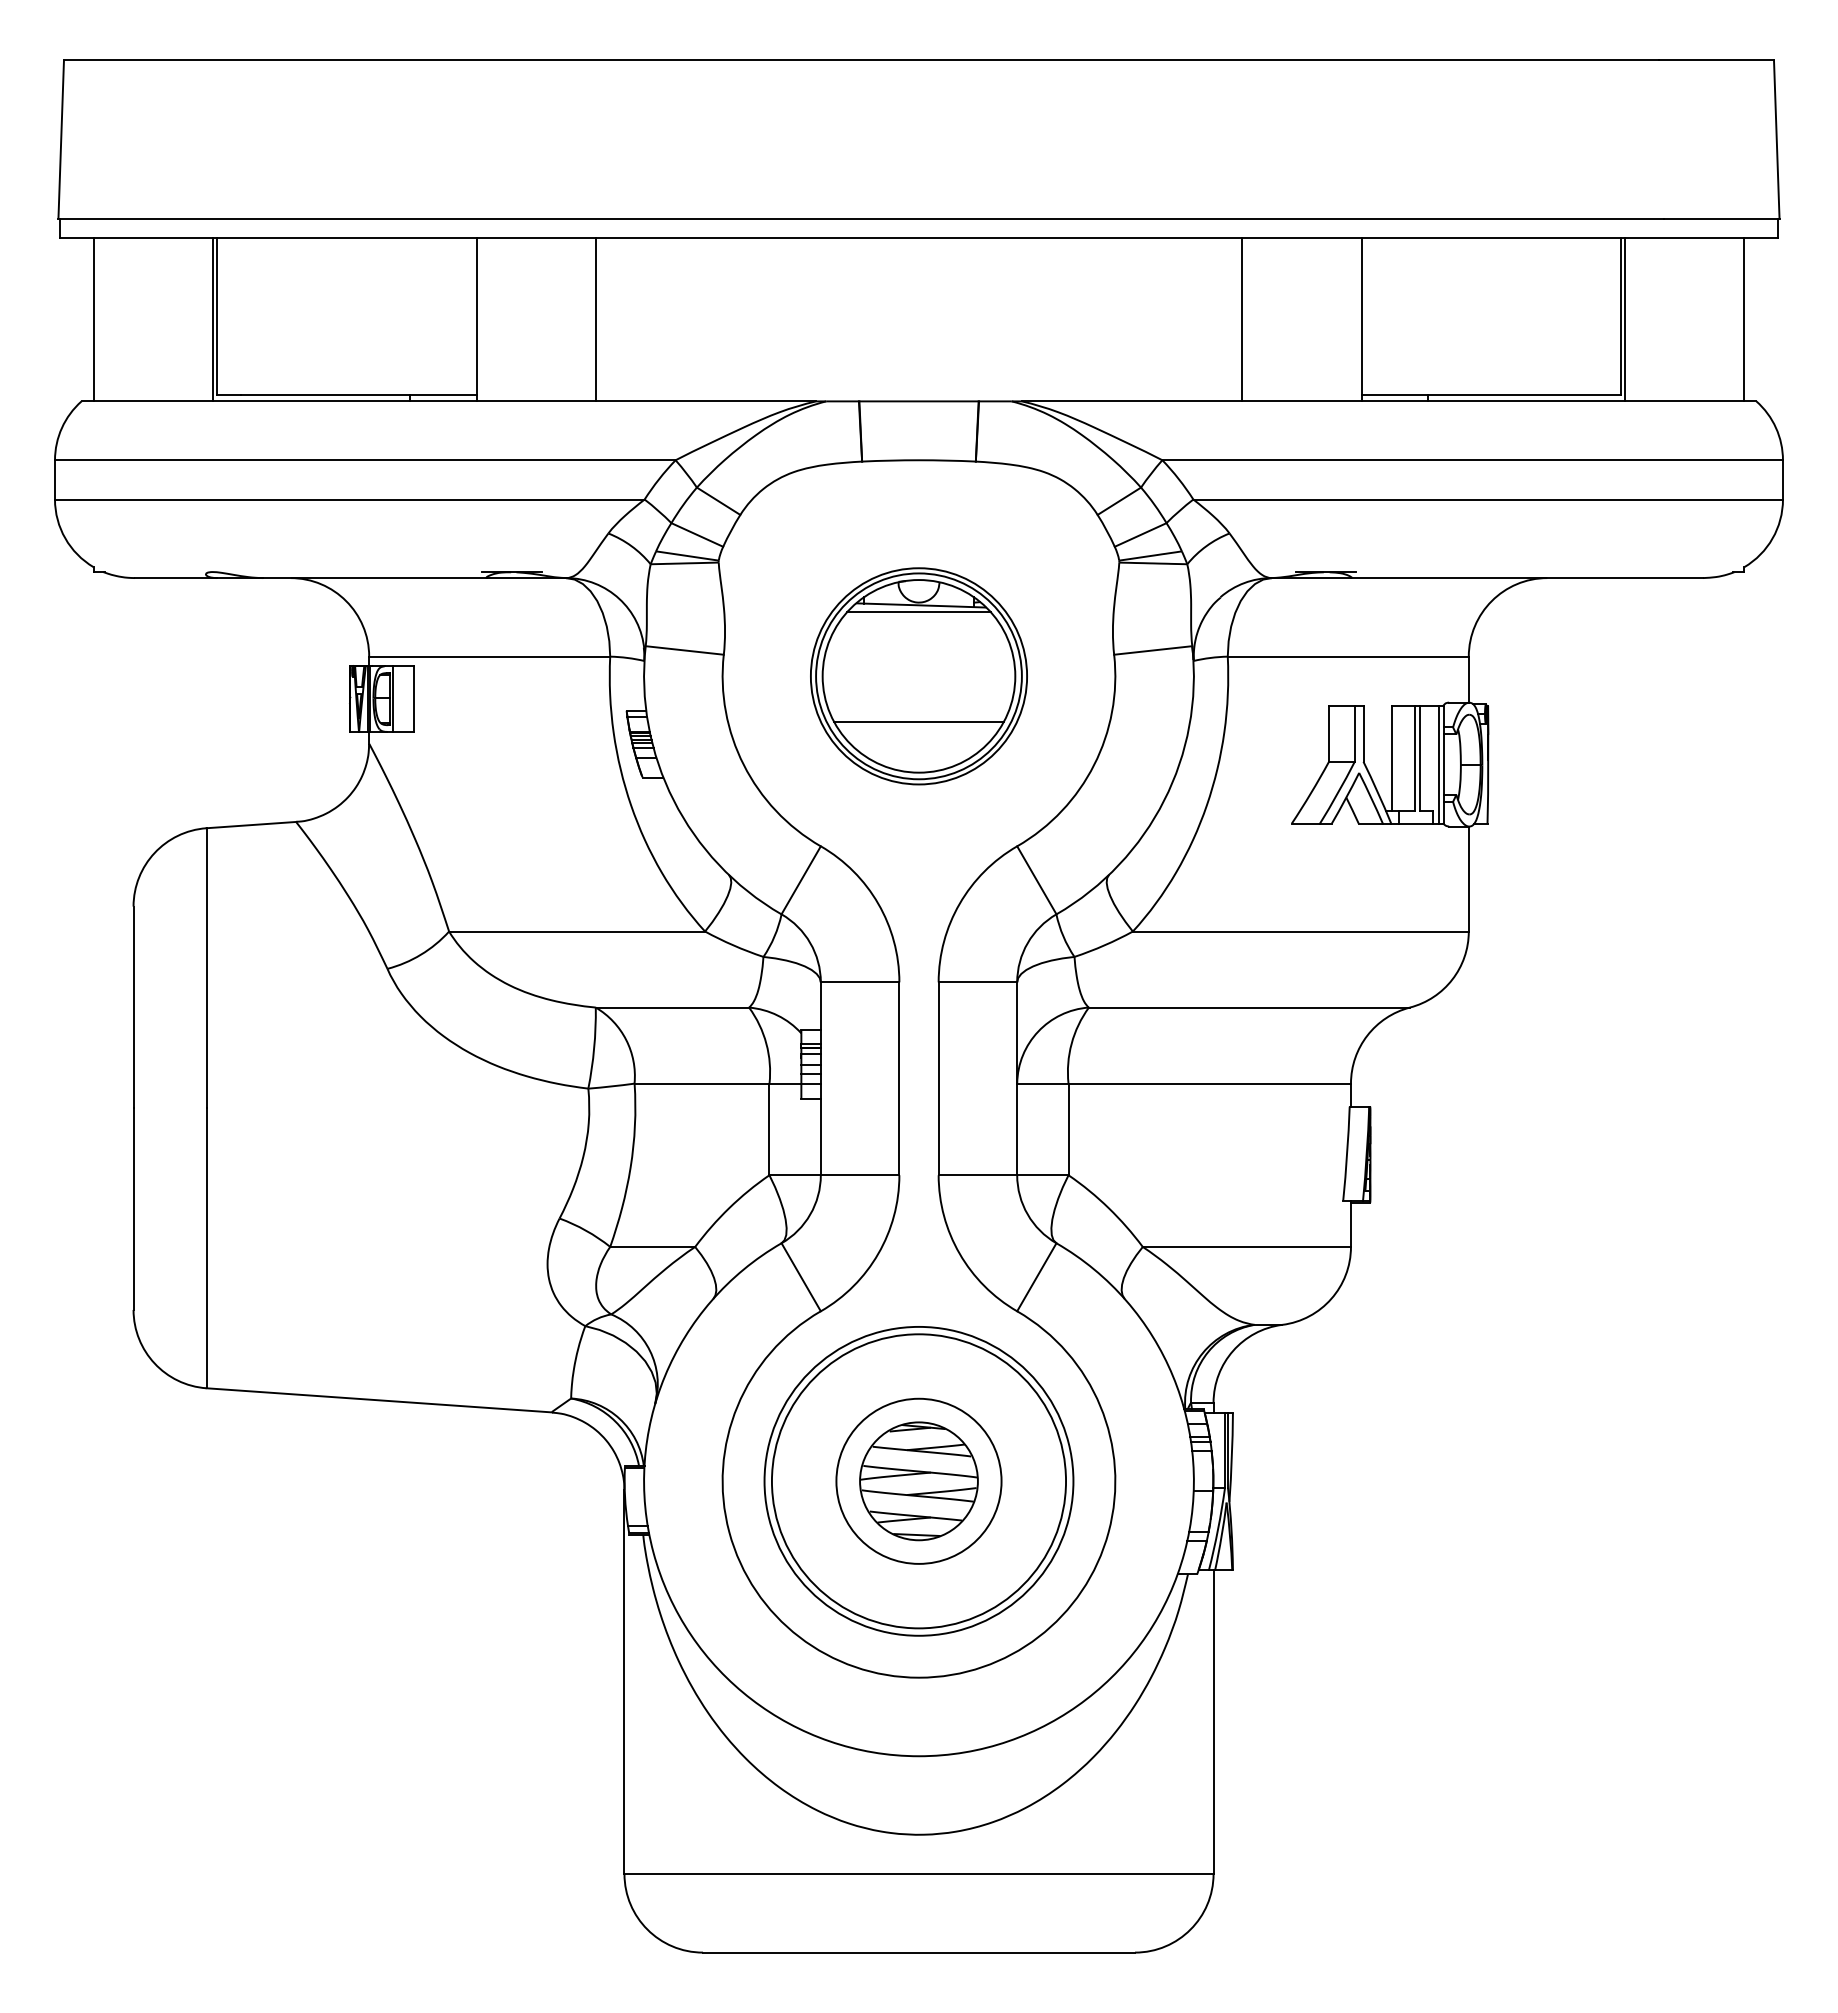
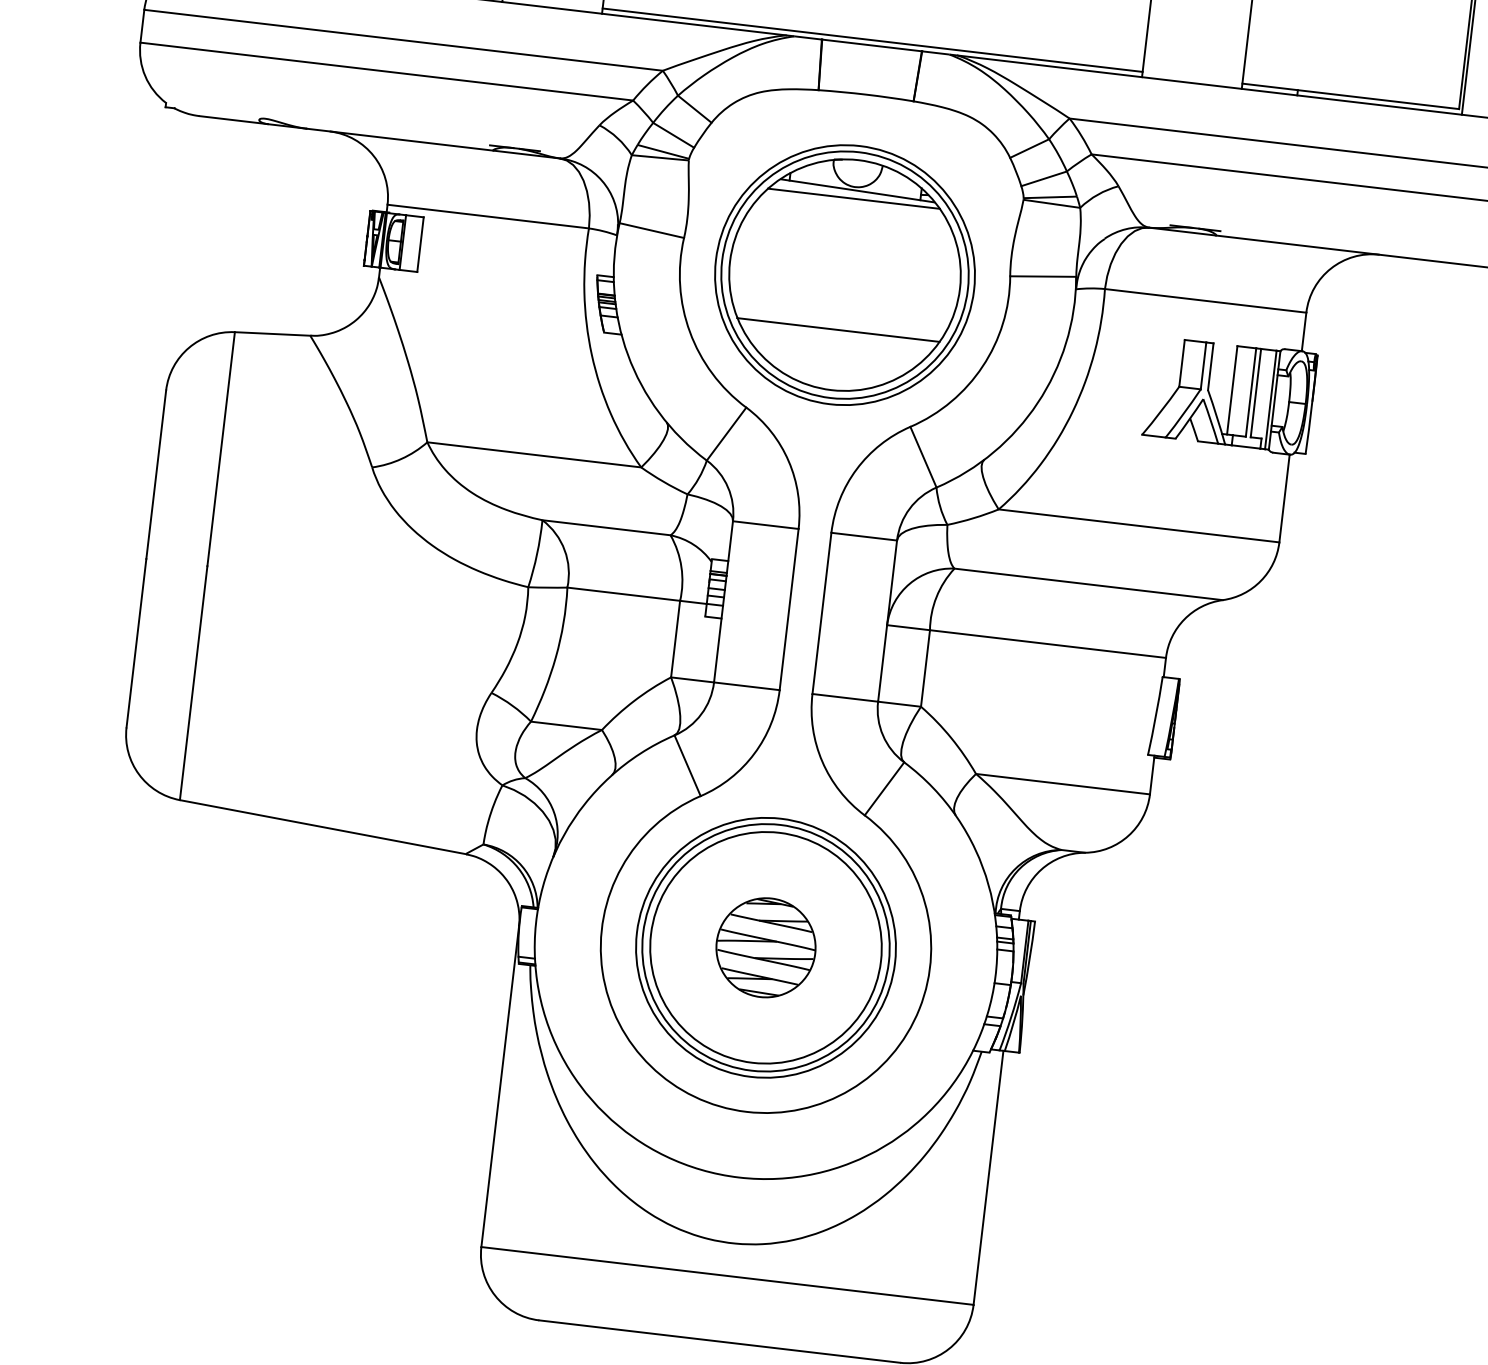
line: (918, 395) -> (872, 40), added
part: (918, 676) -> (844, 275), size x1.43
circle: (918, 1480) -> (765, 947), size x1.67

